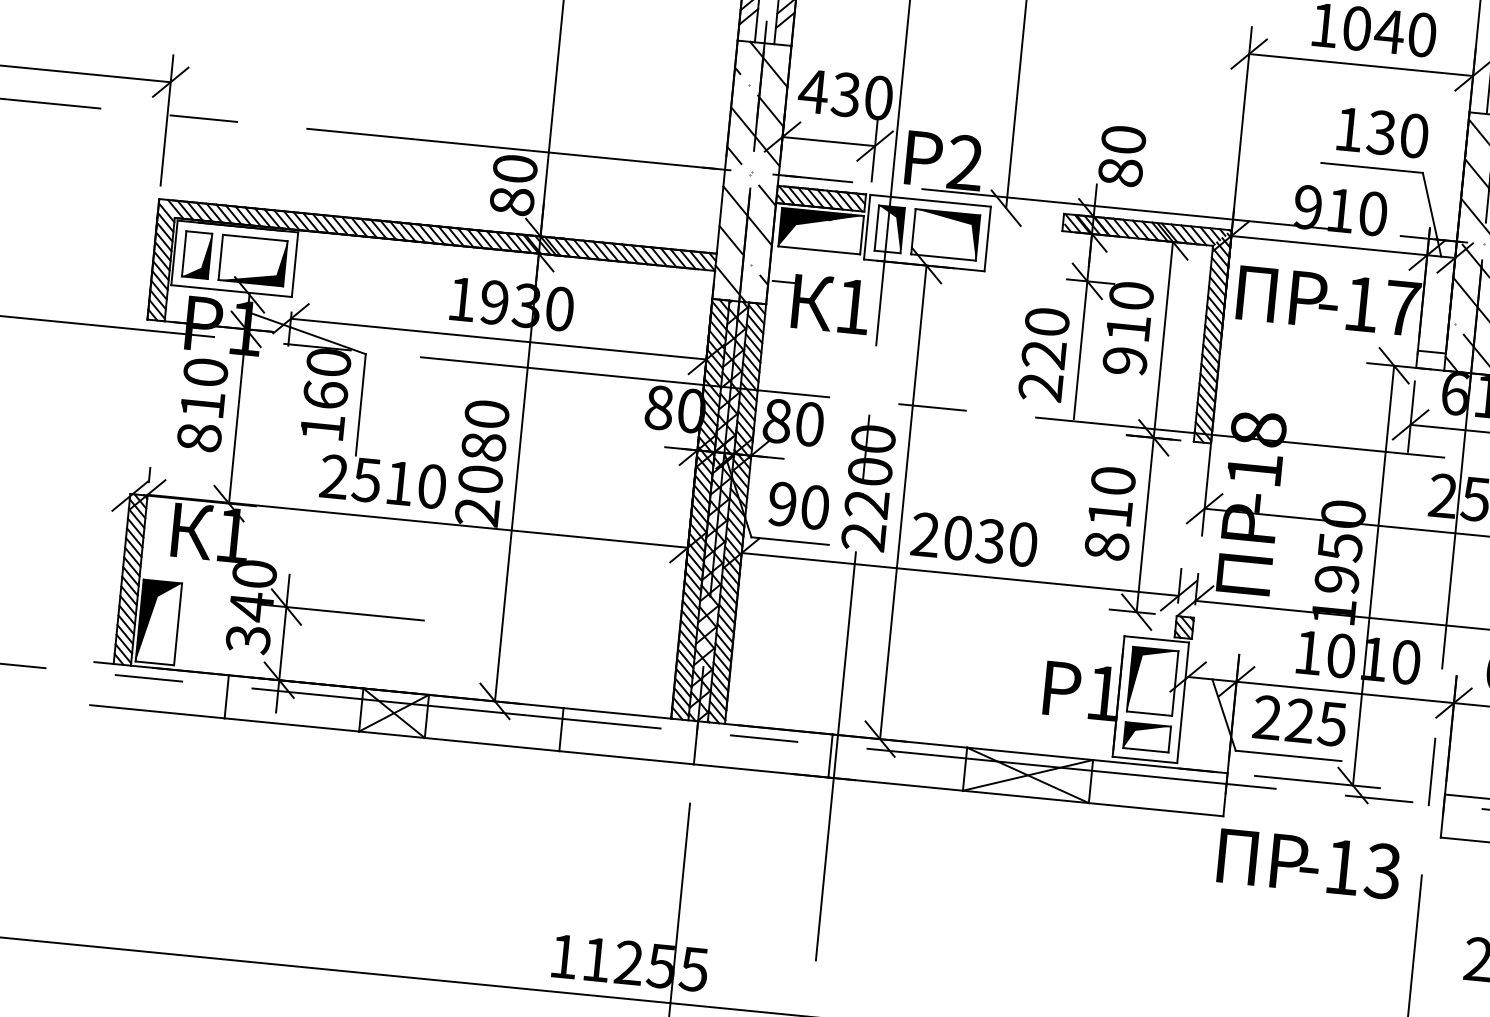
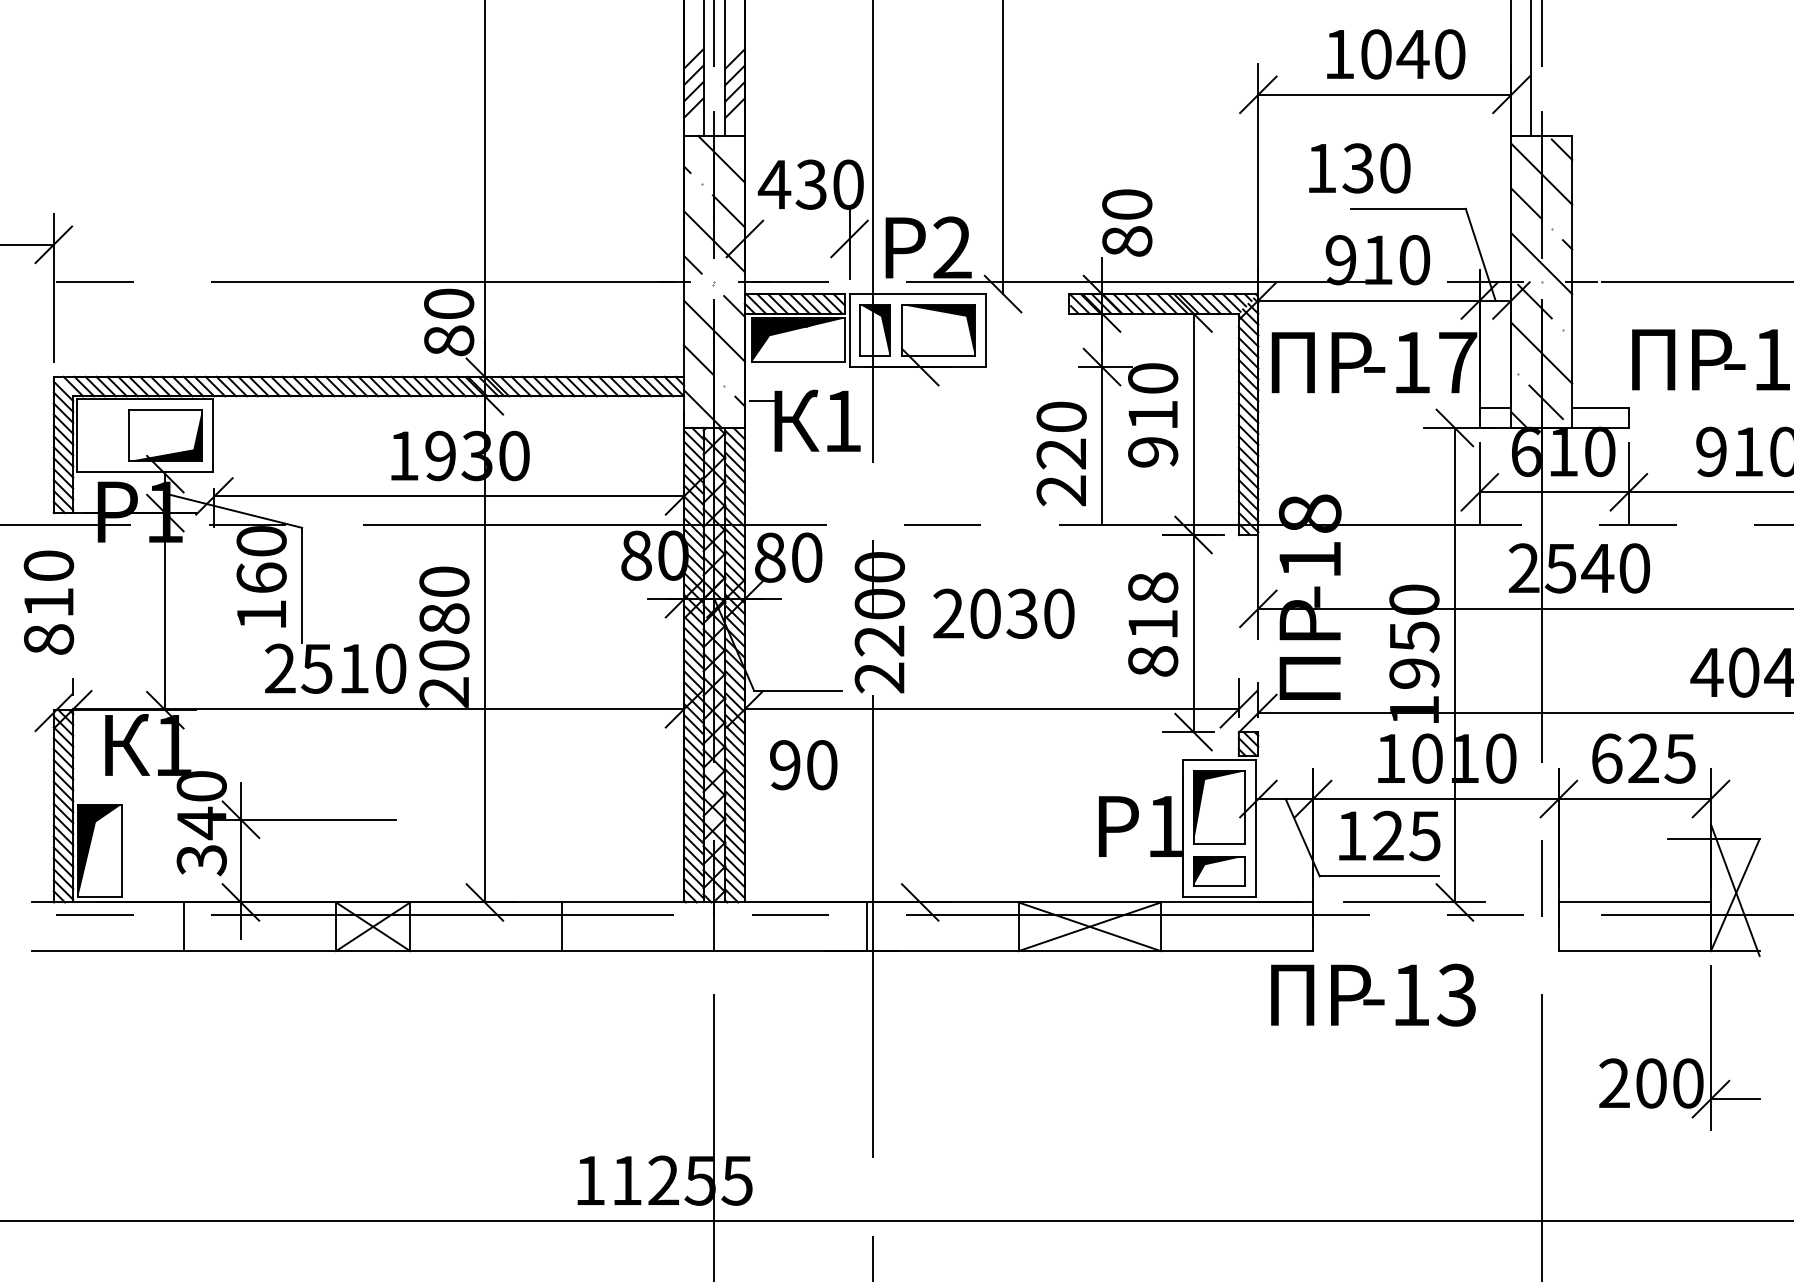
text: (1382, 132) -> (1359, 168), moved
line: (828, 141) -> (796, 238), removed
part: (197, 255) -> (102, 435), removed
text: (202, 404) -> (48, 602), moved
text: (1113, 480) -> (1153, 587), 810 -> 818
line: (903, 502) -> (920, 634), removed
text: (798, 506) -> (803, 765), moved
text: (974, 539) -> (1003, 613), moved
text: (1267, 717) -> (1351, 835), 225 -> 125
text: (1309, 863) -> (1373, 994), moved

